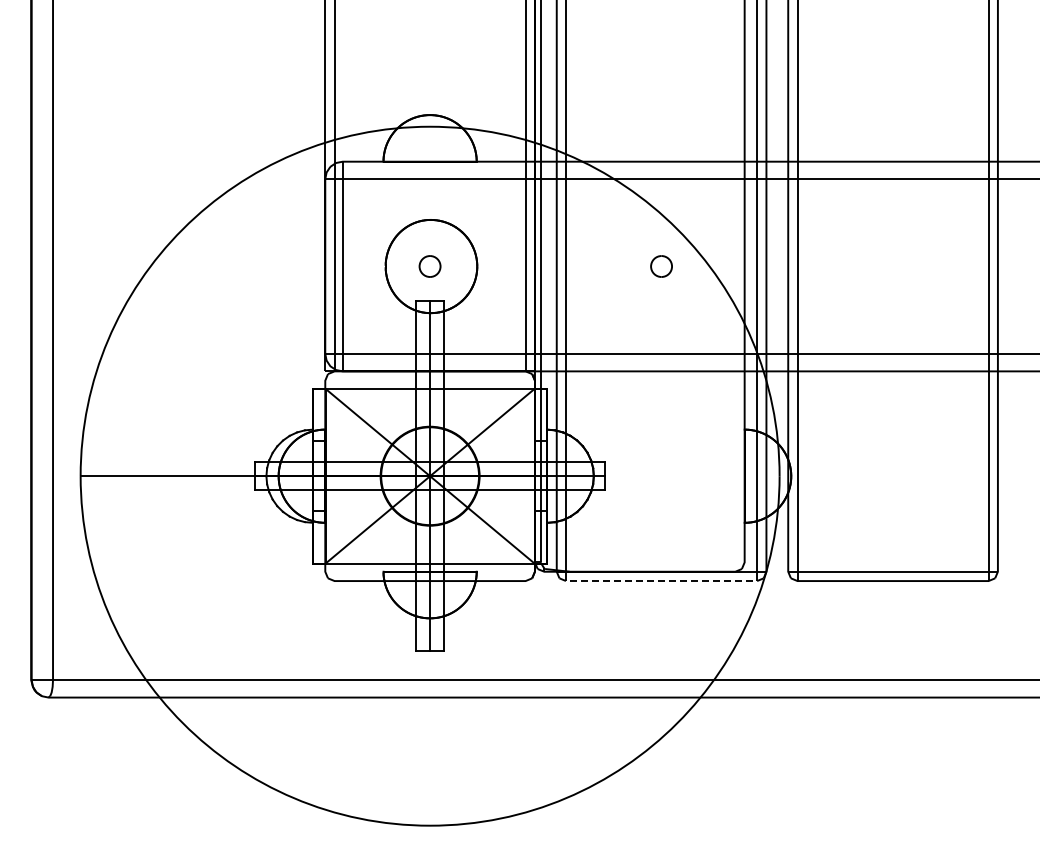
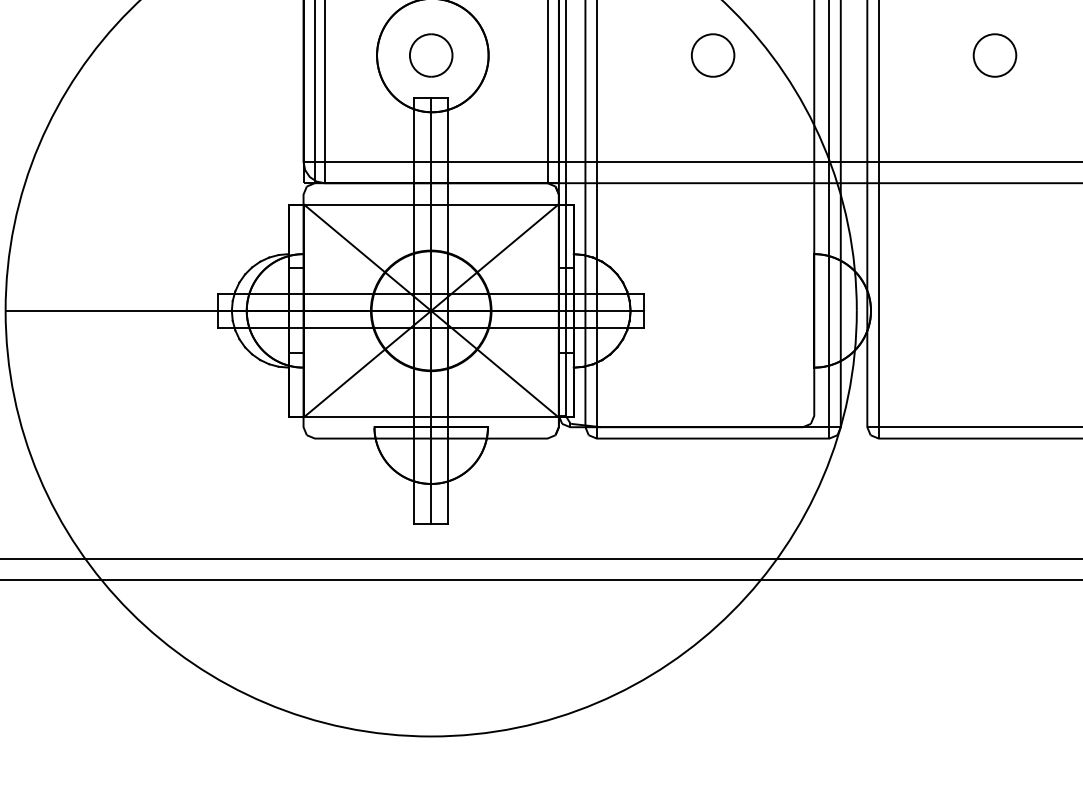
part: (429, 266) -> (430, 55), size x1.67
part: (661, 266) -> (712, 55), size x1.67
part: (892, 266) -> (994, 55), added
line: (661, 581) -> (712, 439), dashed -> solid

